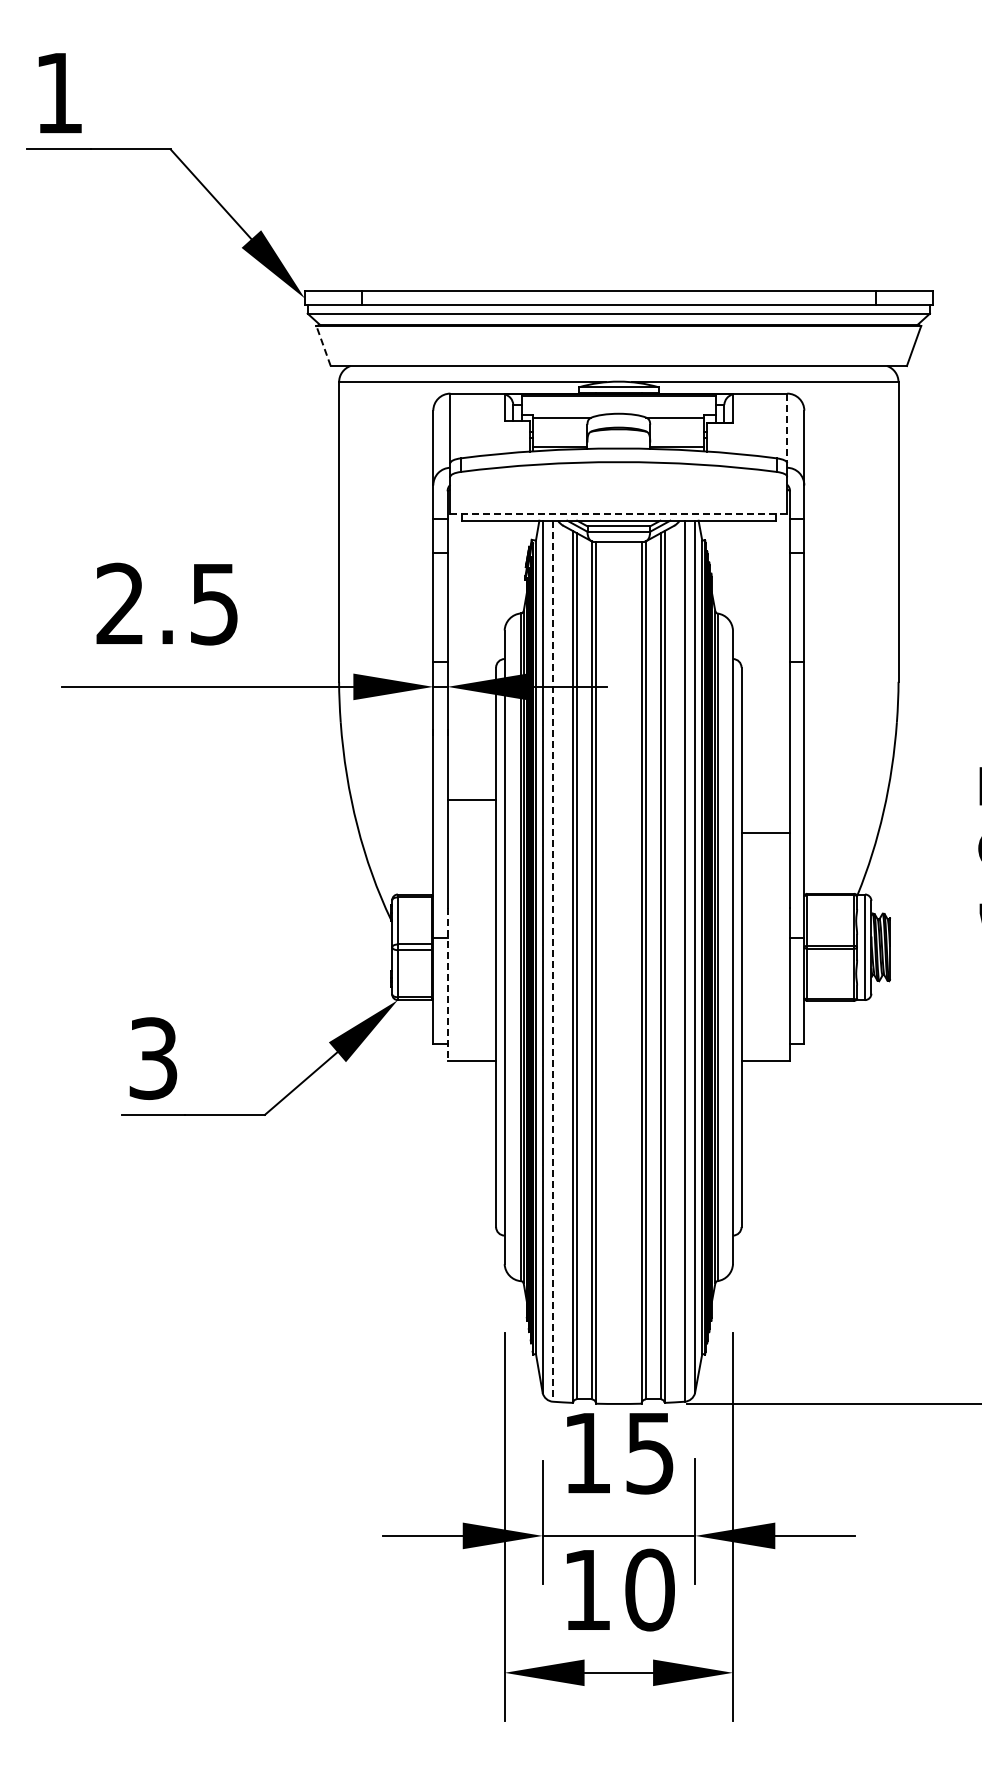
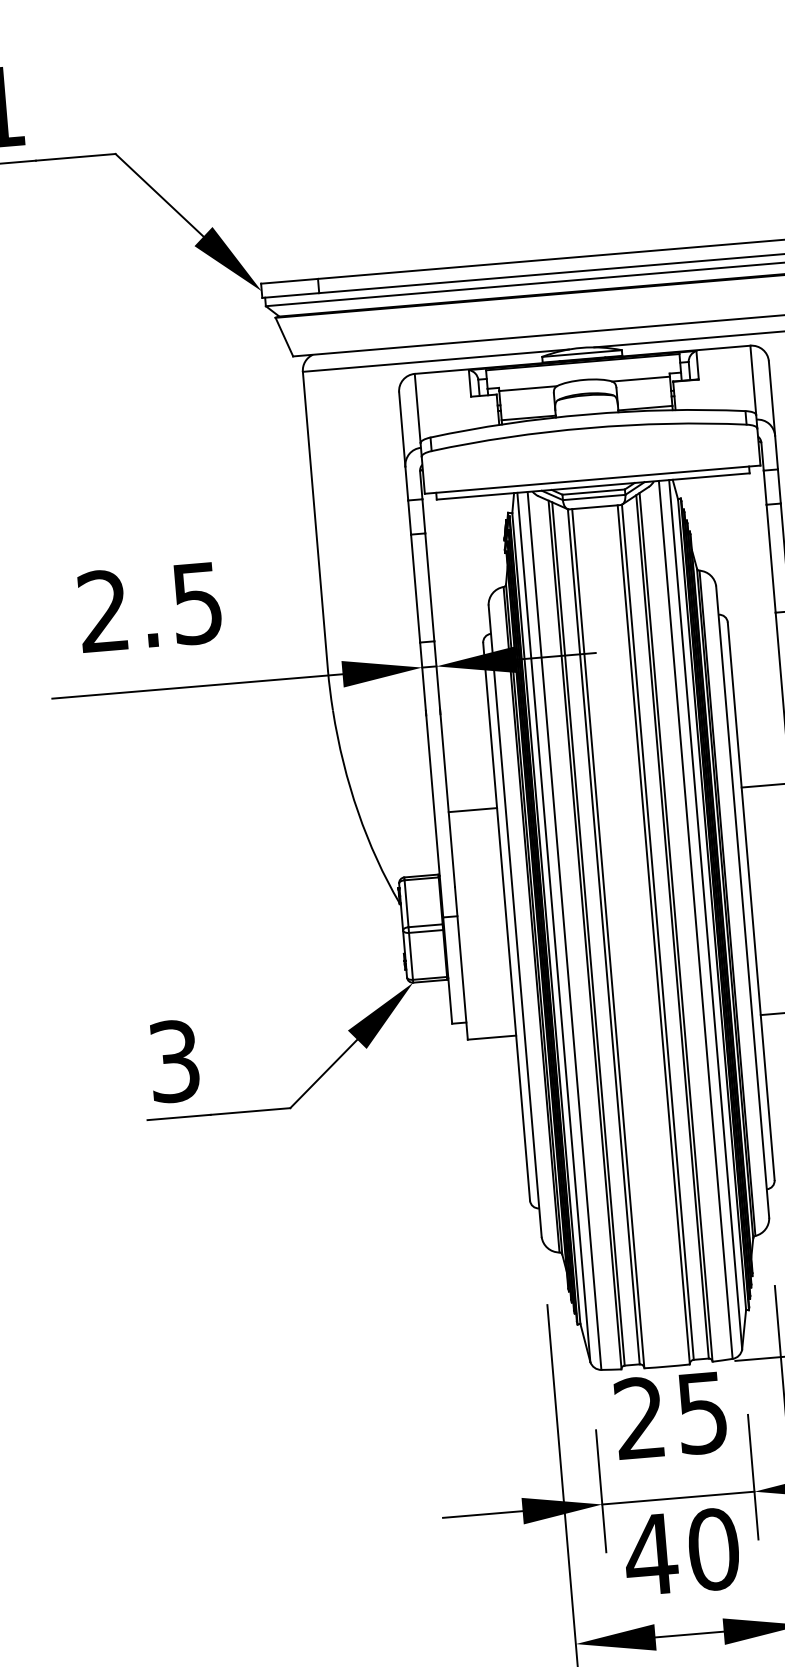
line: (323, 345) -> (284, 336), dashed -> solid
line: (787, 428) -> (753, 380), dashed -> solid
line: (619, 513) -> (593, 479), dashed -> solid
line: (471, 800) -> (472, 810), moved
line: (553, 961) -> (565, 931), dashed -> solid
line: (447, 984) -> (461, 962), dashed -> solid
text: (586, 1452) -> (638, 1417), 15 -> 25
text: (587, 1589) -> (651, 1554), 10 -> 40

